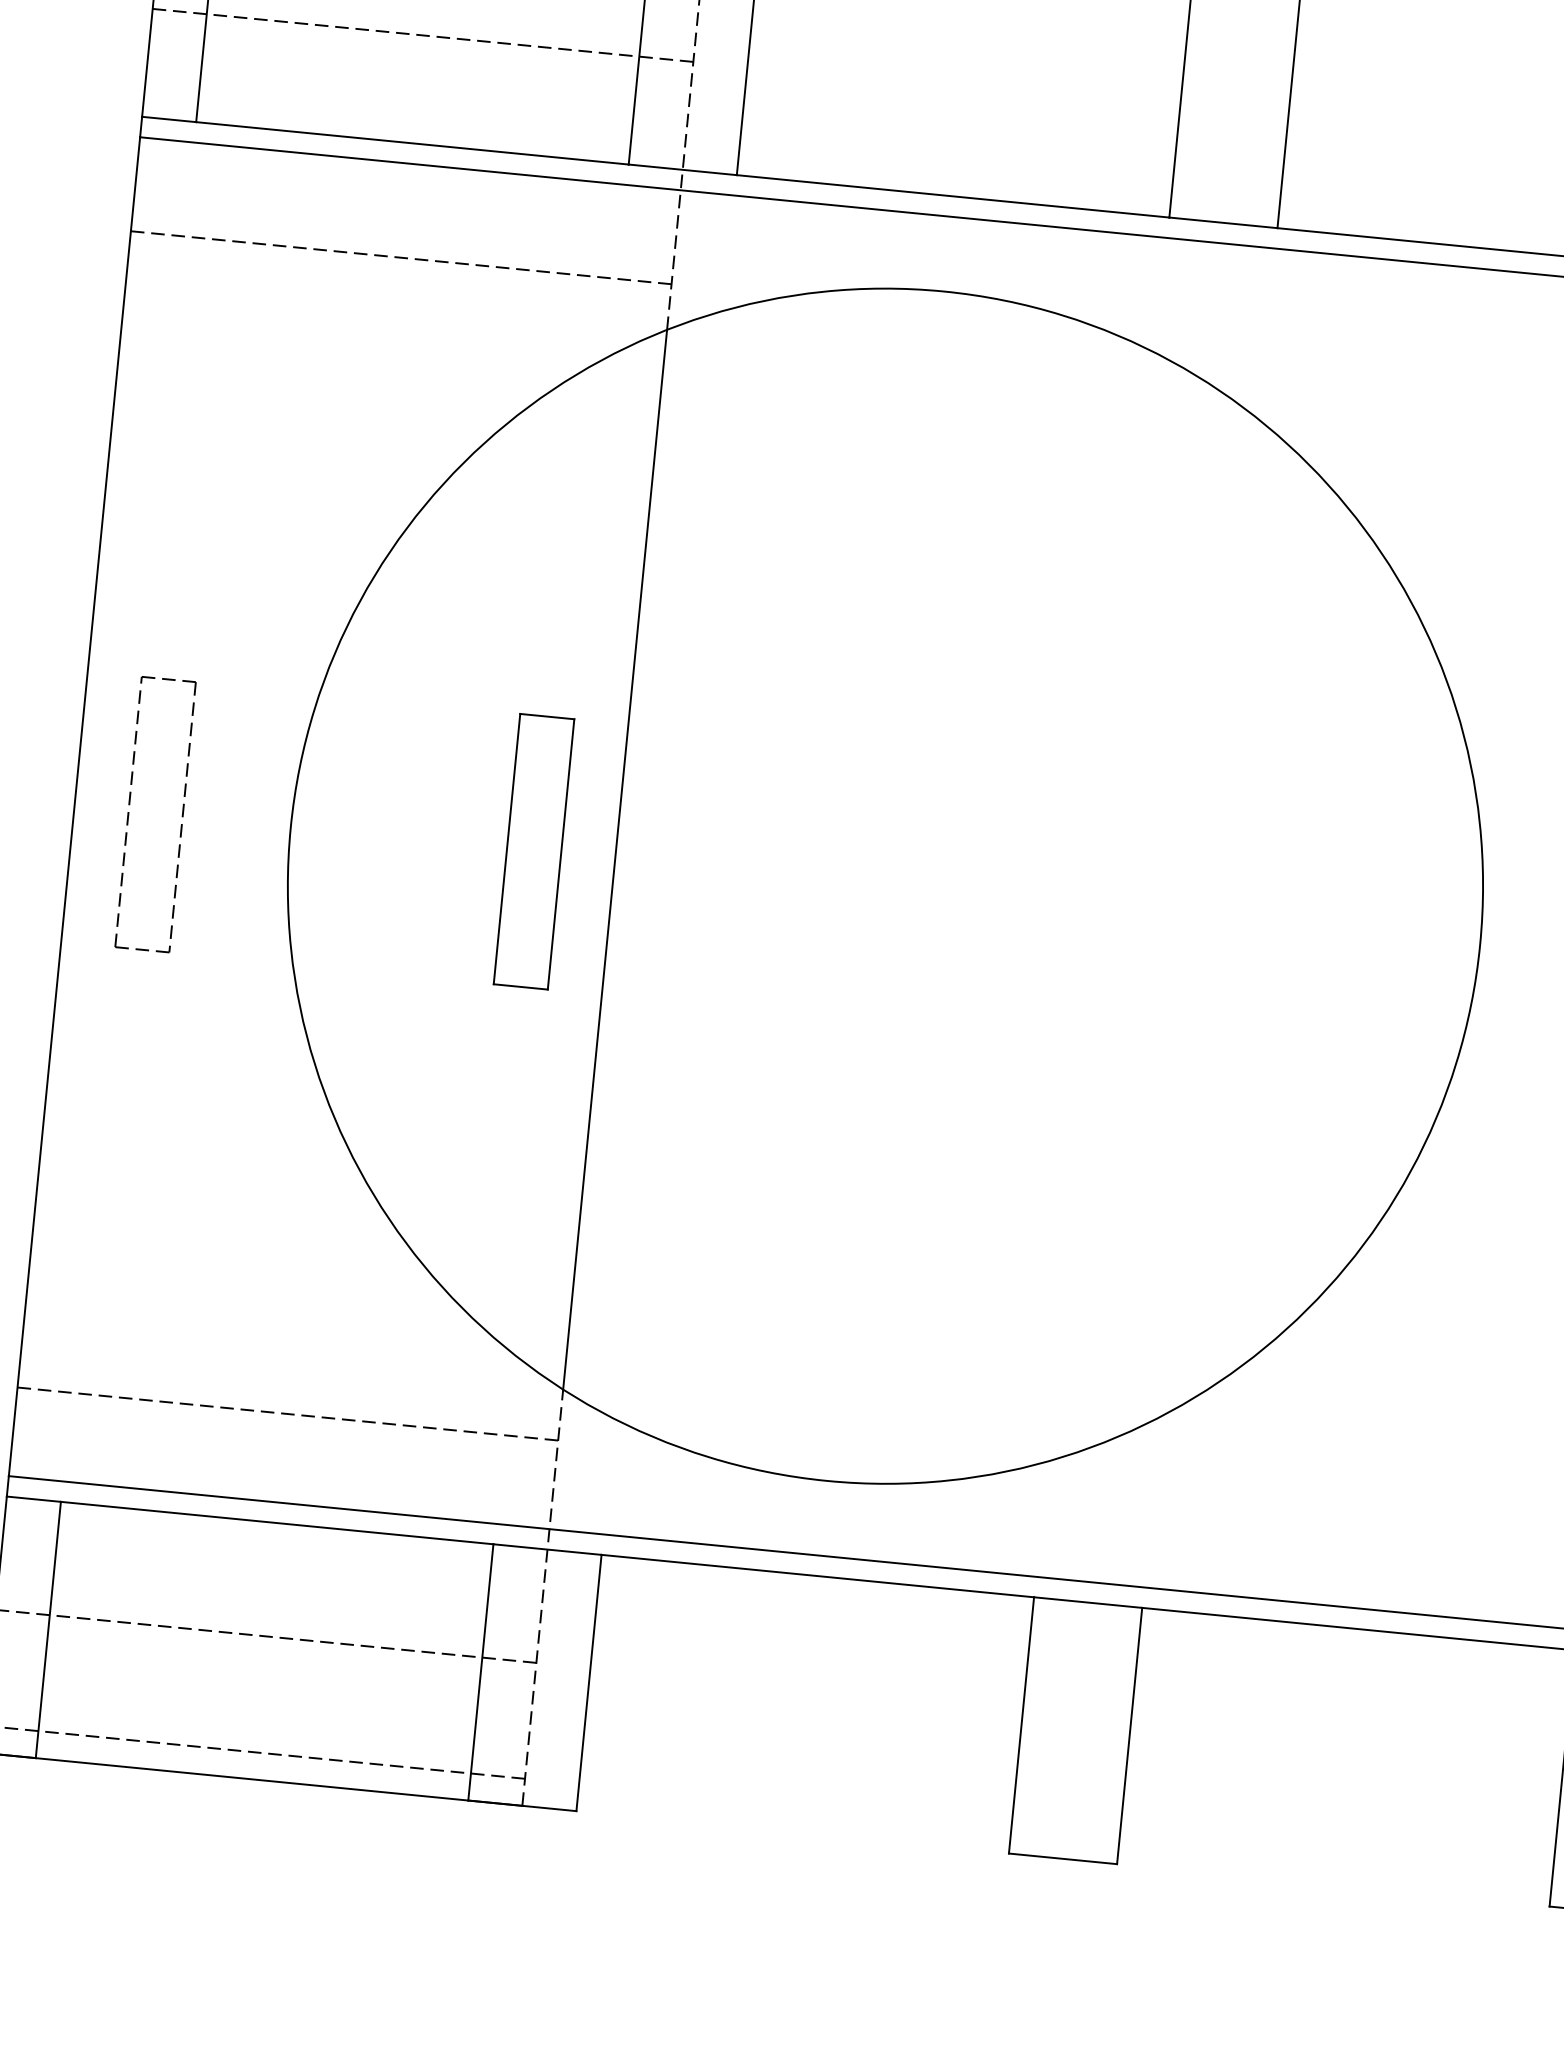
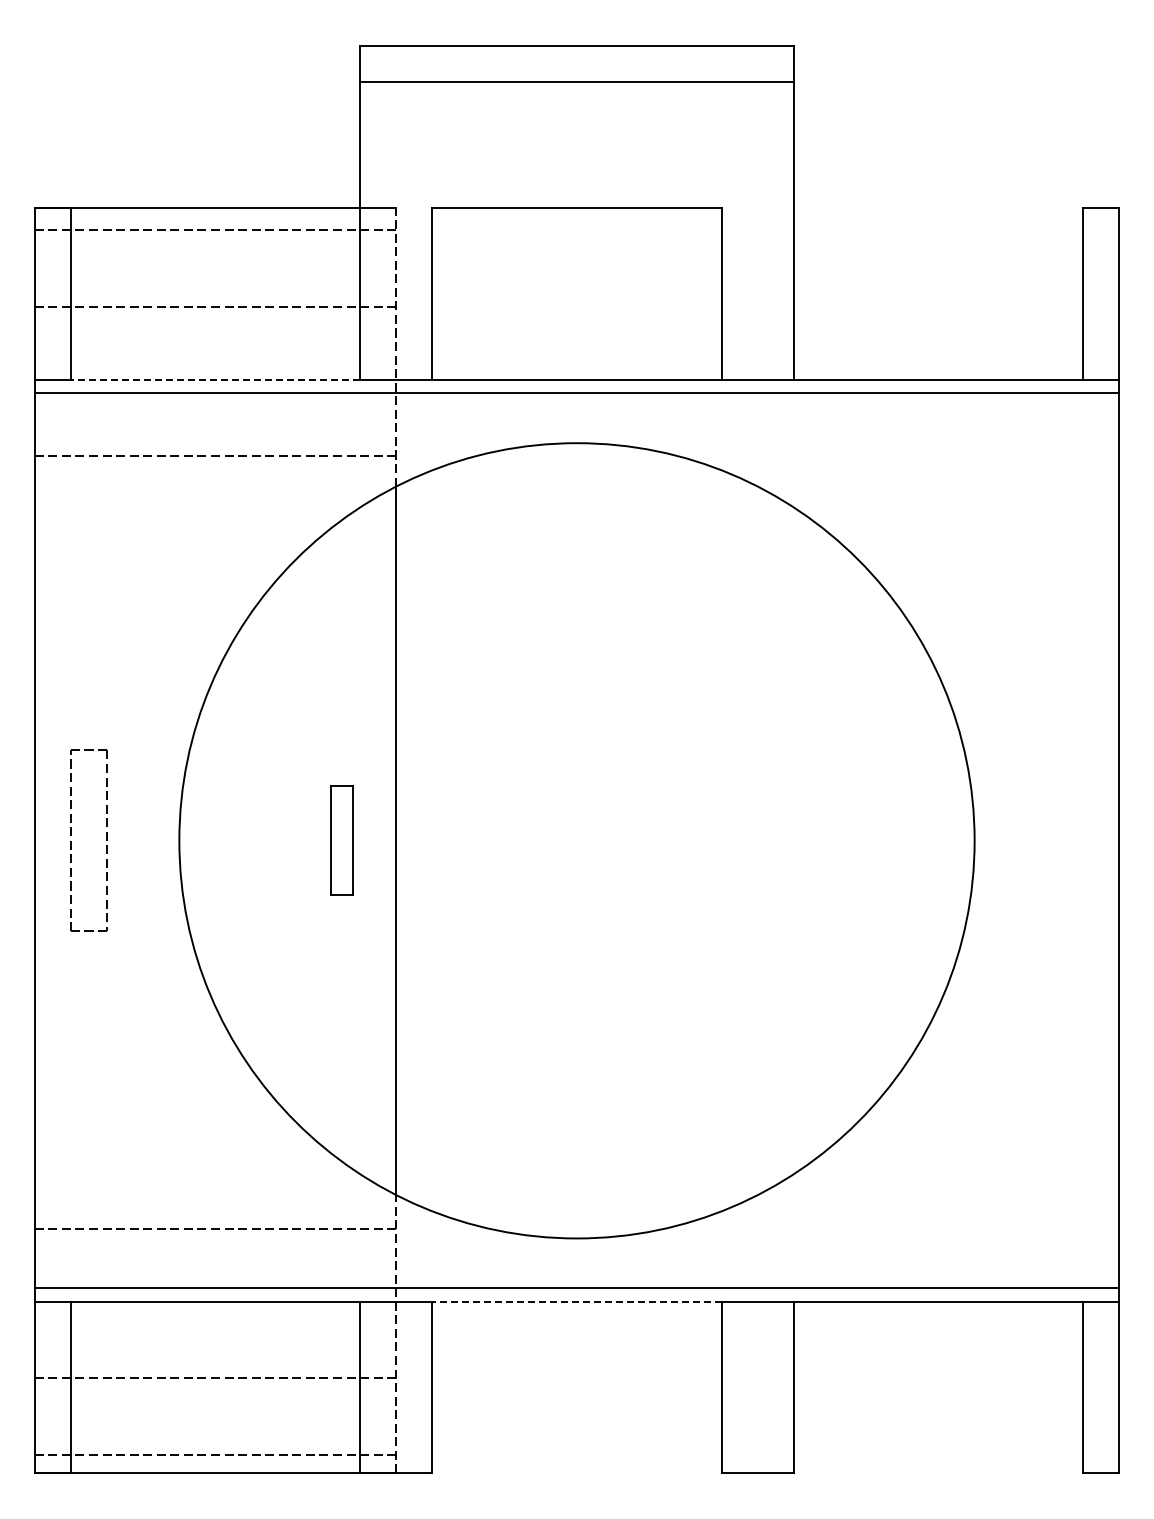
line: (412, 143) -> (215, 379), solid -> dashed
part: (533, 851) -> (341, 840), size x0.6
line: (818, 1576) -> (577, 1302), solid -> dashed

